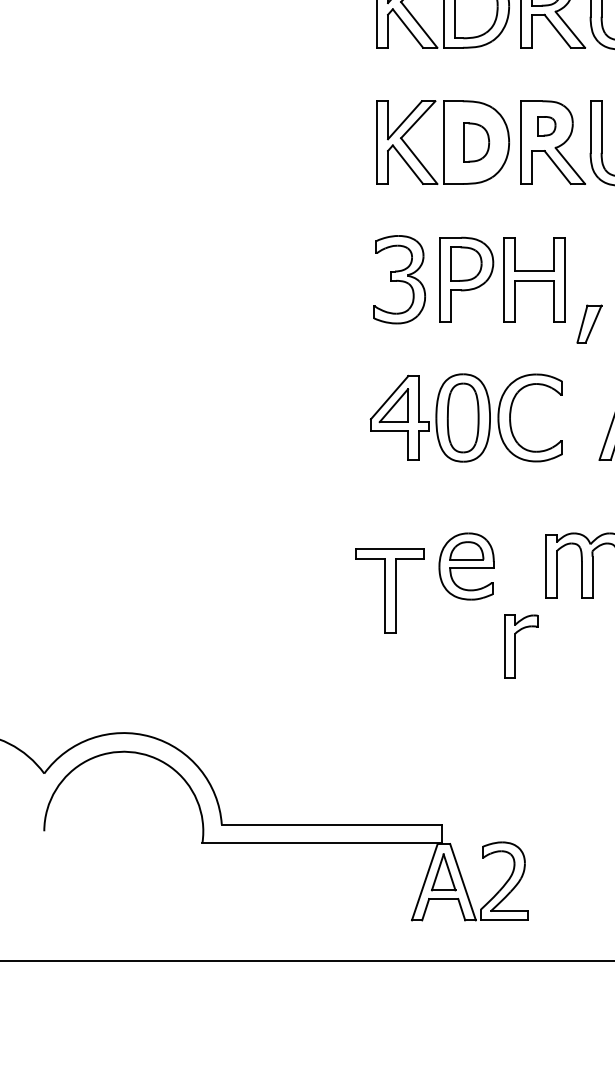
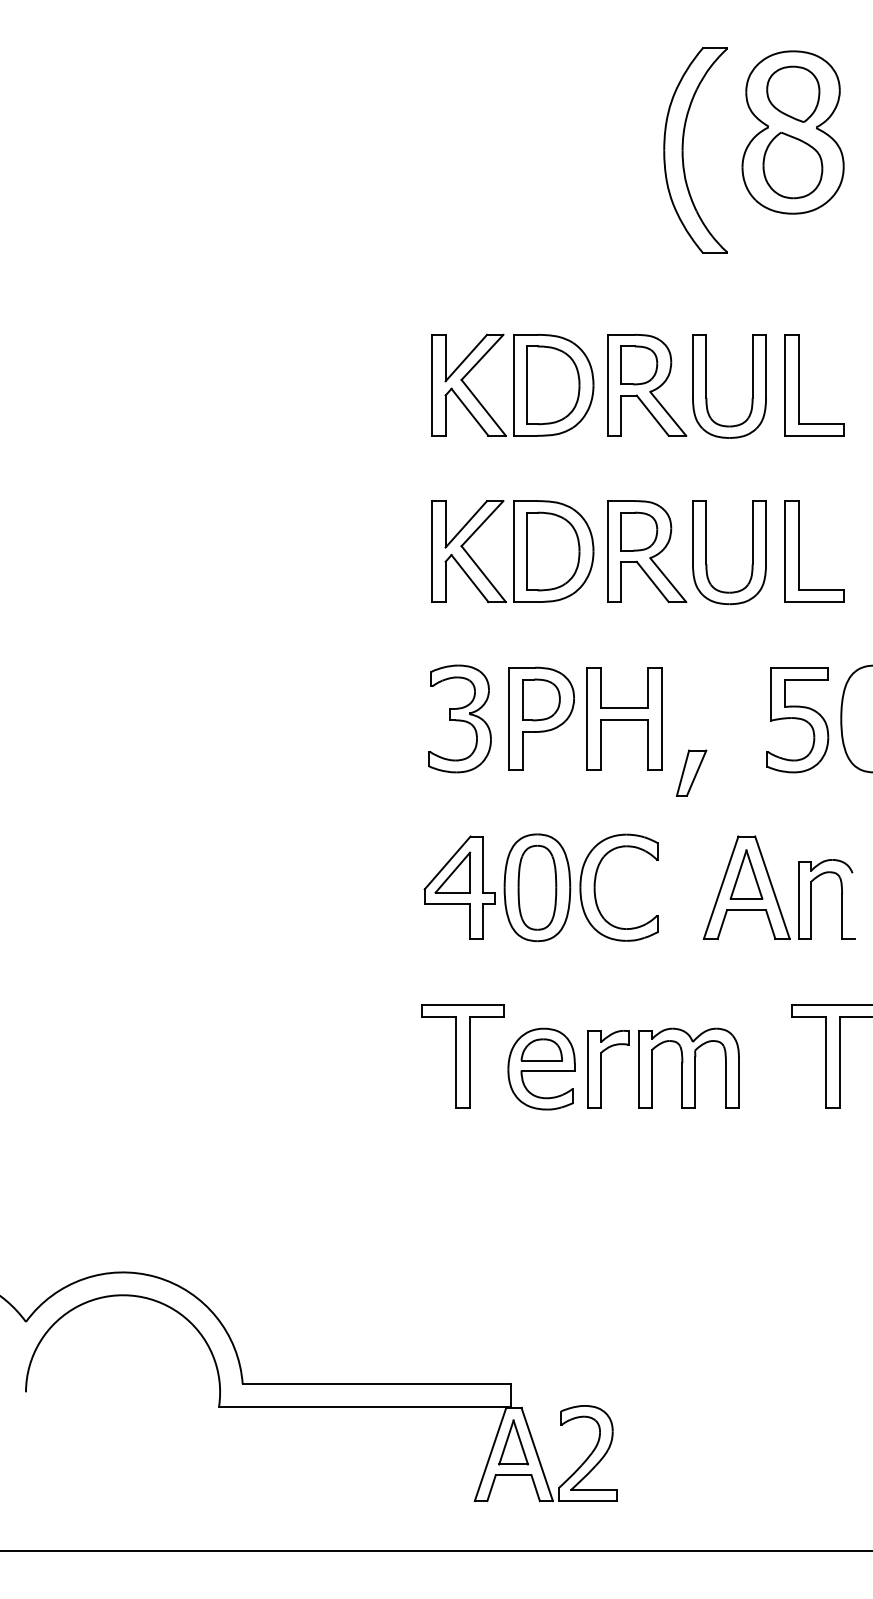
part: (546, 126) -> (639, 531), size x1.67
part: (476, 142) -> (553, 551), size x1.67
part: (389, 590) -> (462, 1056), moved
part: (515, 647) -> (601, 1069), moved

